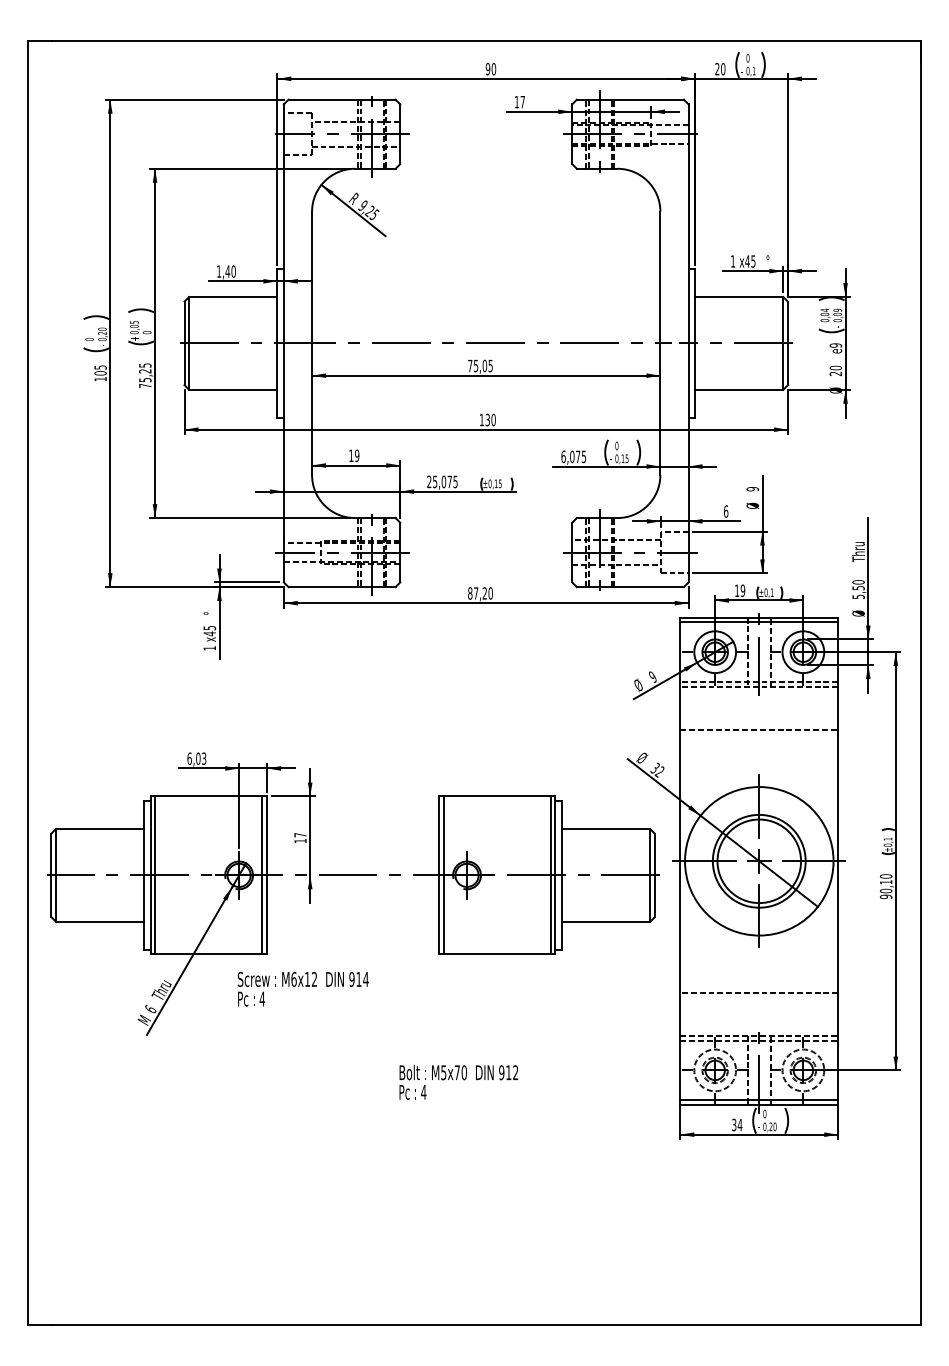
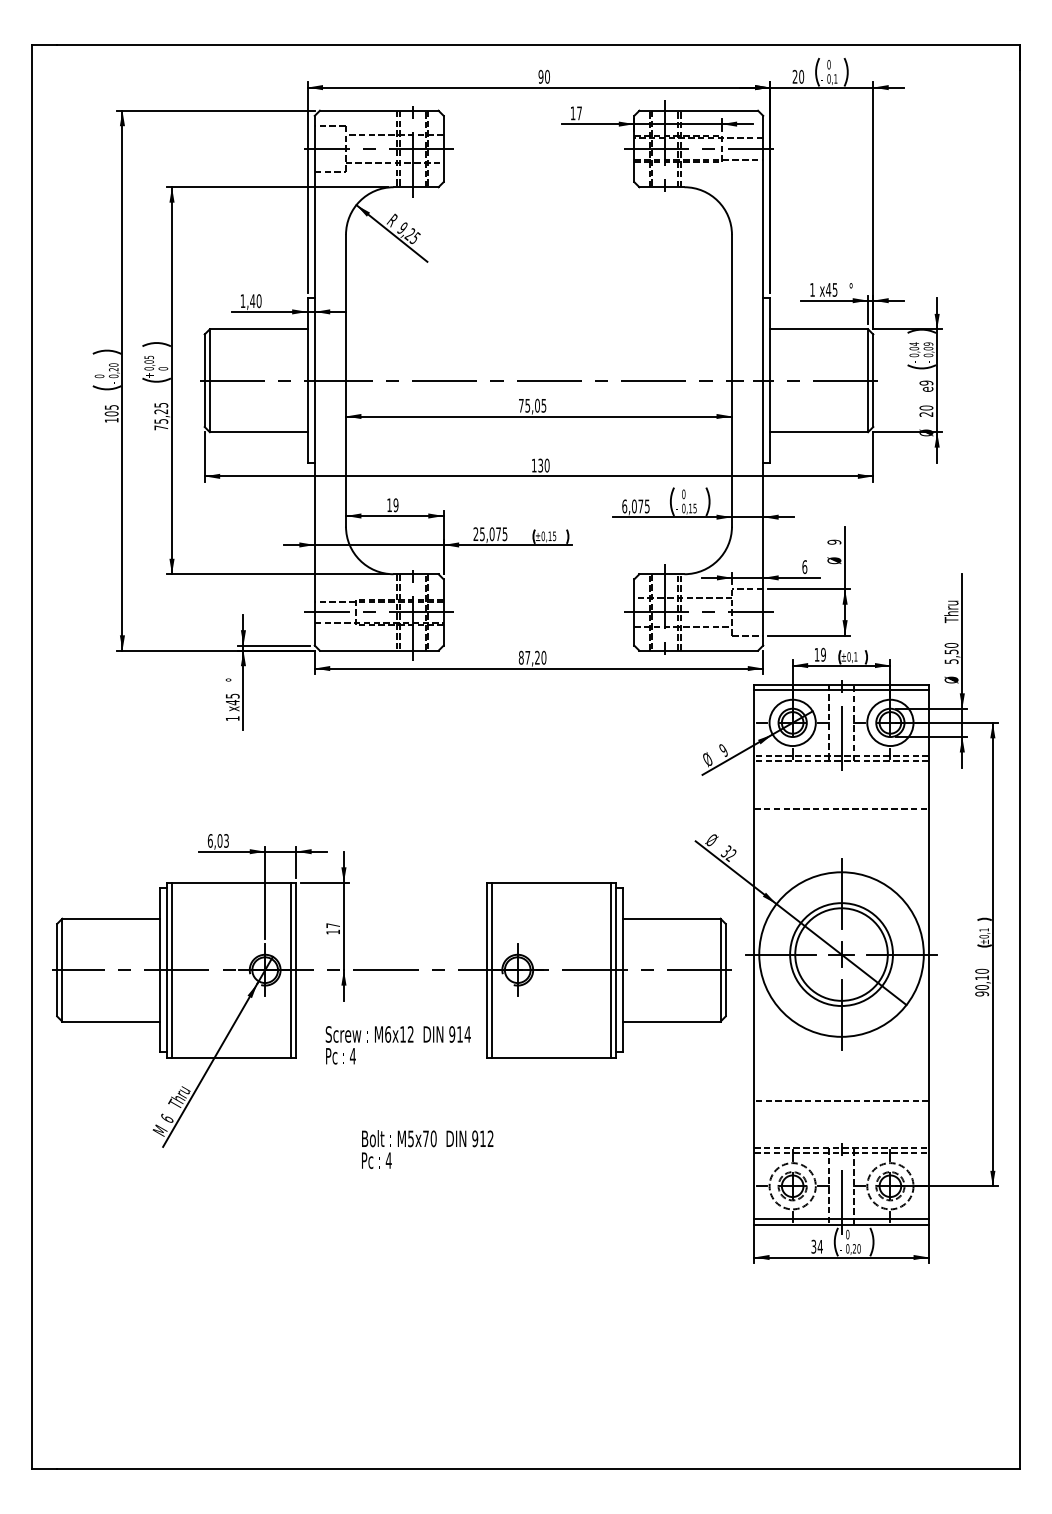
text: (302, 989) -> (397, 1045), moved
text: (458, 1082) -> (427, 1149), moved

